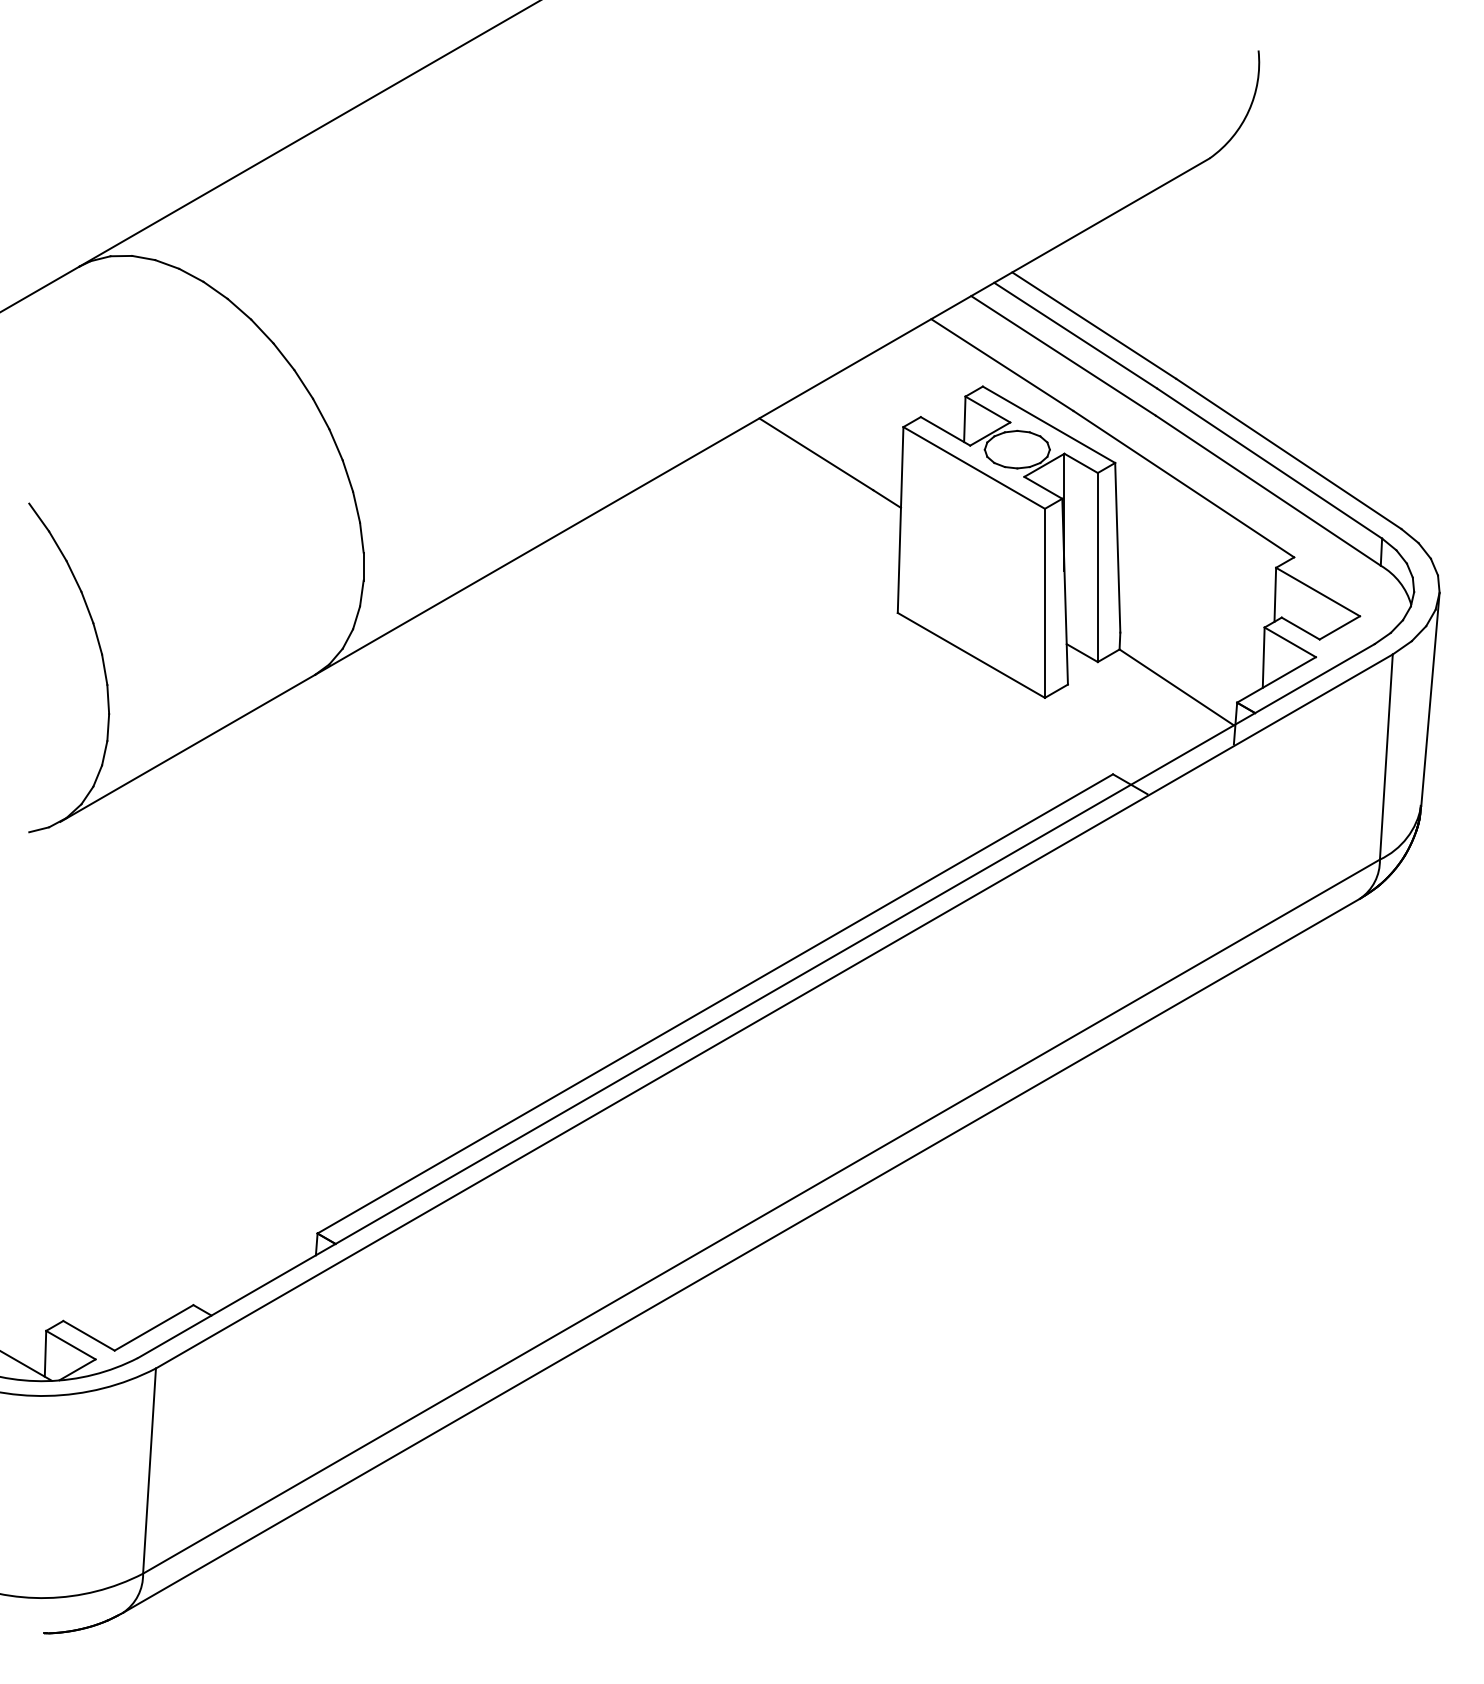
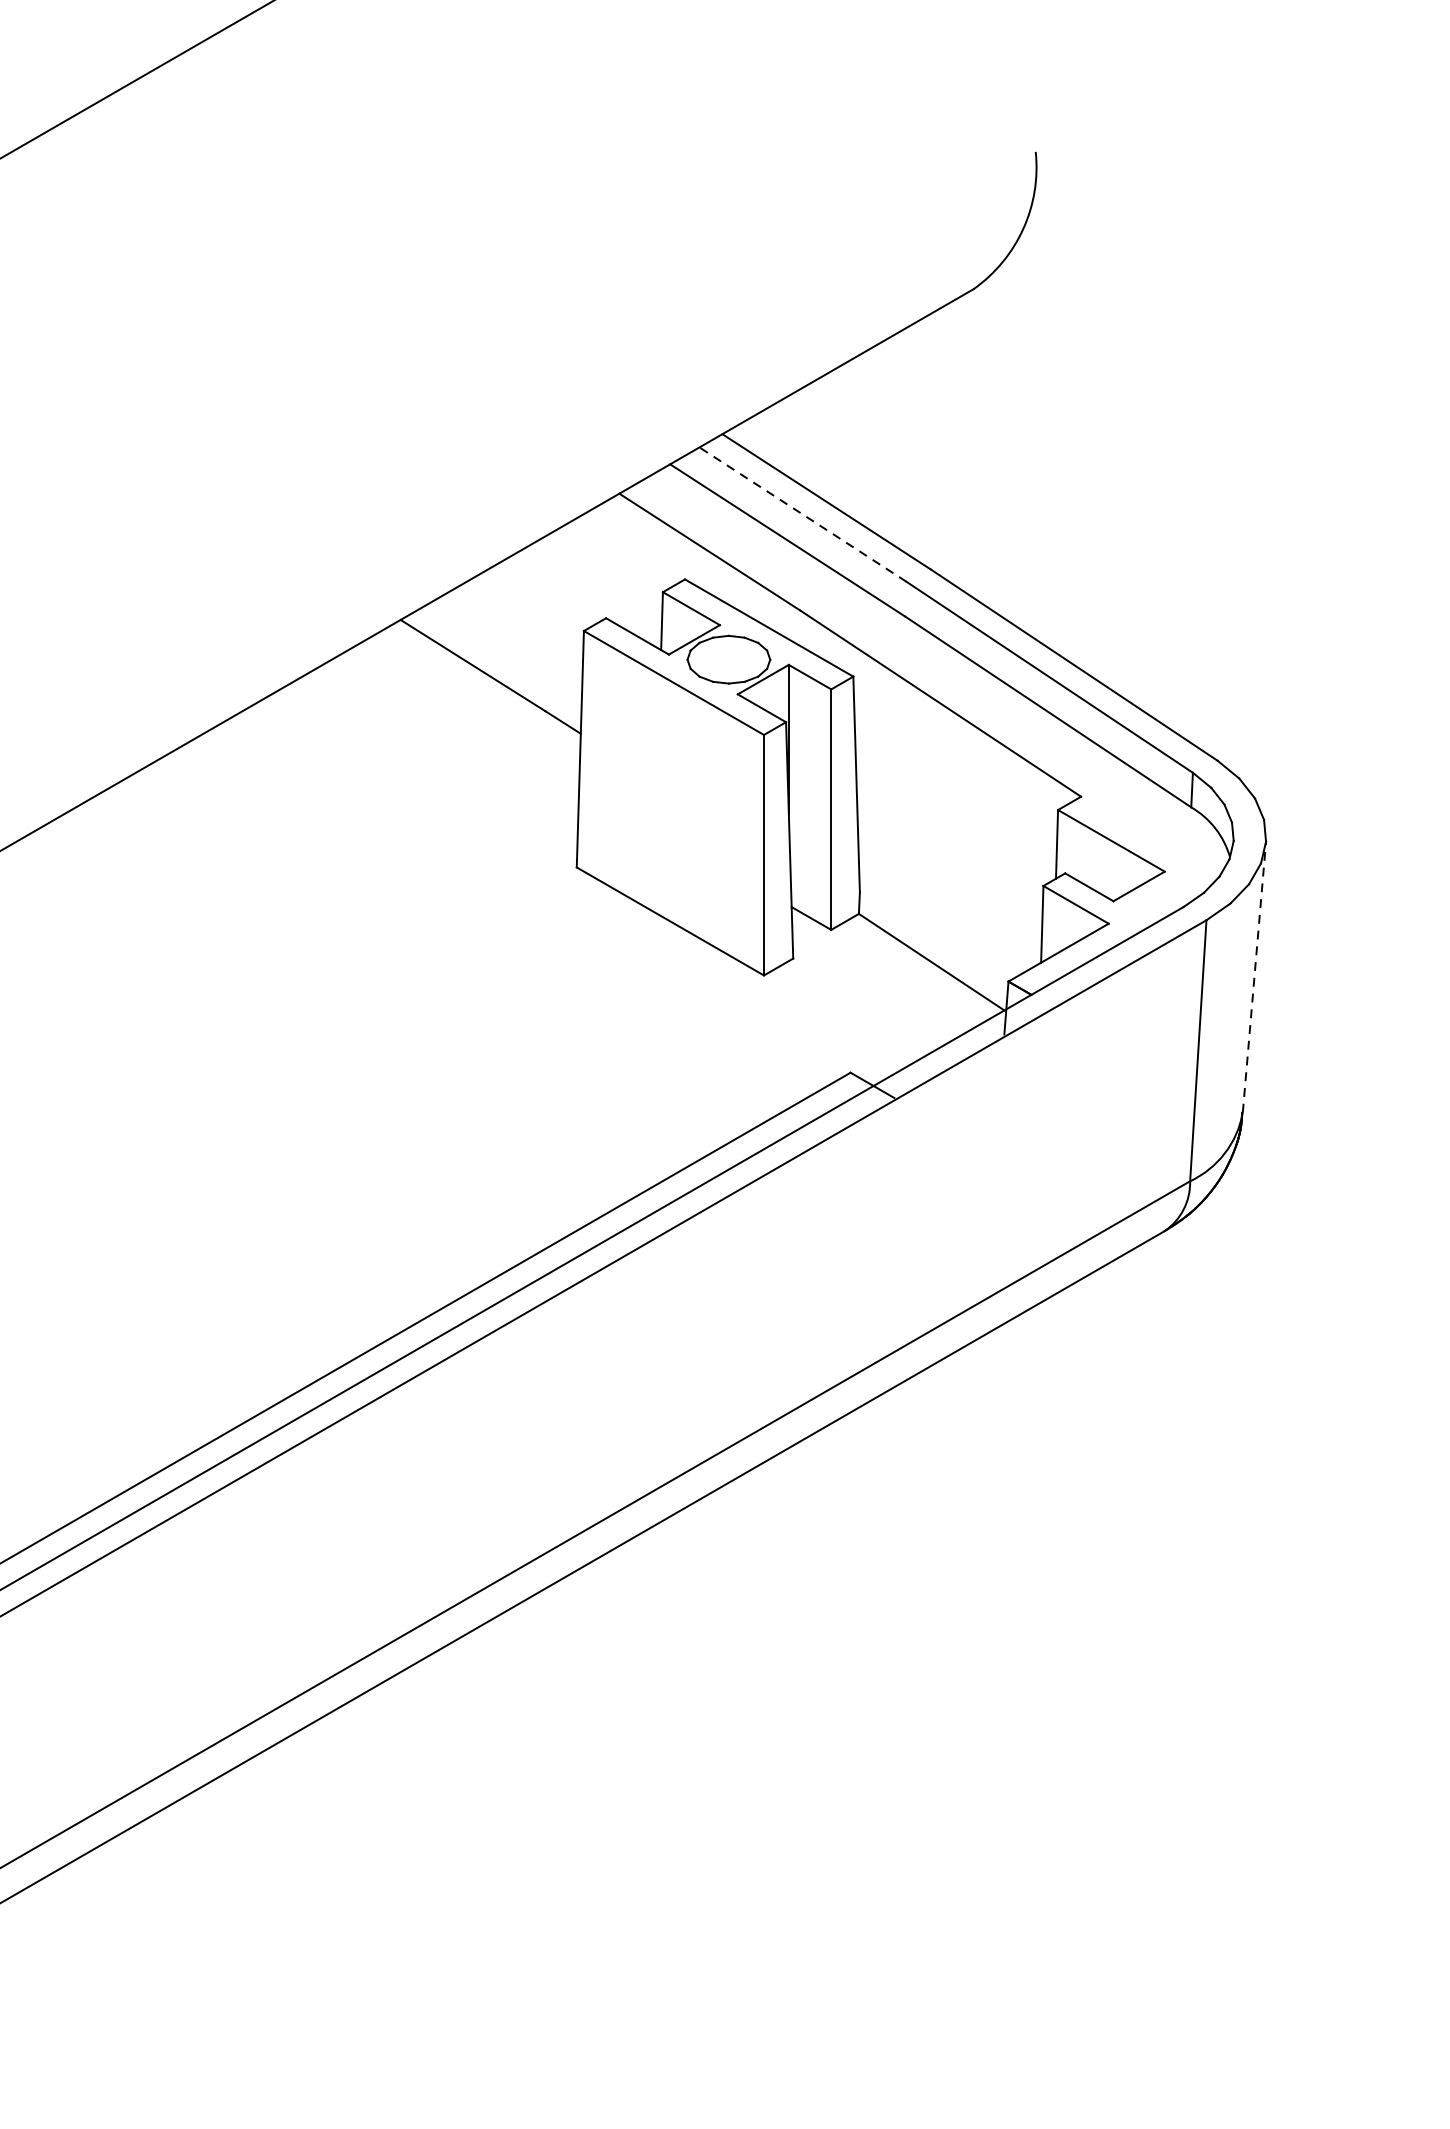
line: (1075, 335) -> (802, 514), solid -> dashed
line: (1430, 699) -> (1254, 977), solid -> dashed

